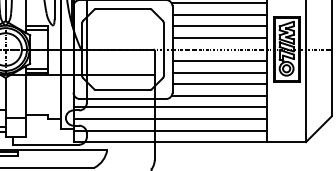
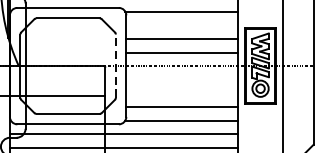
line: (219, 14) -> (181, 24), removed
line: (163, 49) -> (115, 66), solid -> dashed
line: (219, 61) -> (181, 80), removed
line: (219, 72) -> (181, 93), removed

